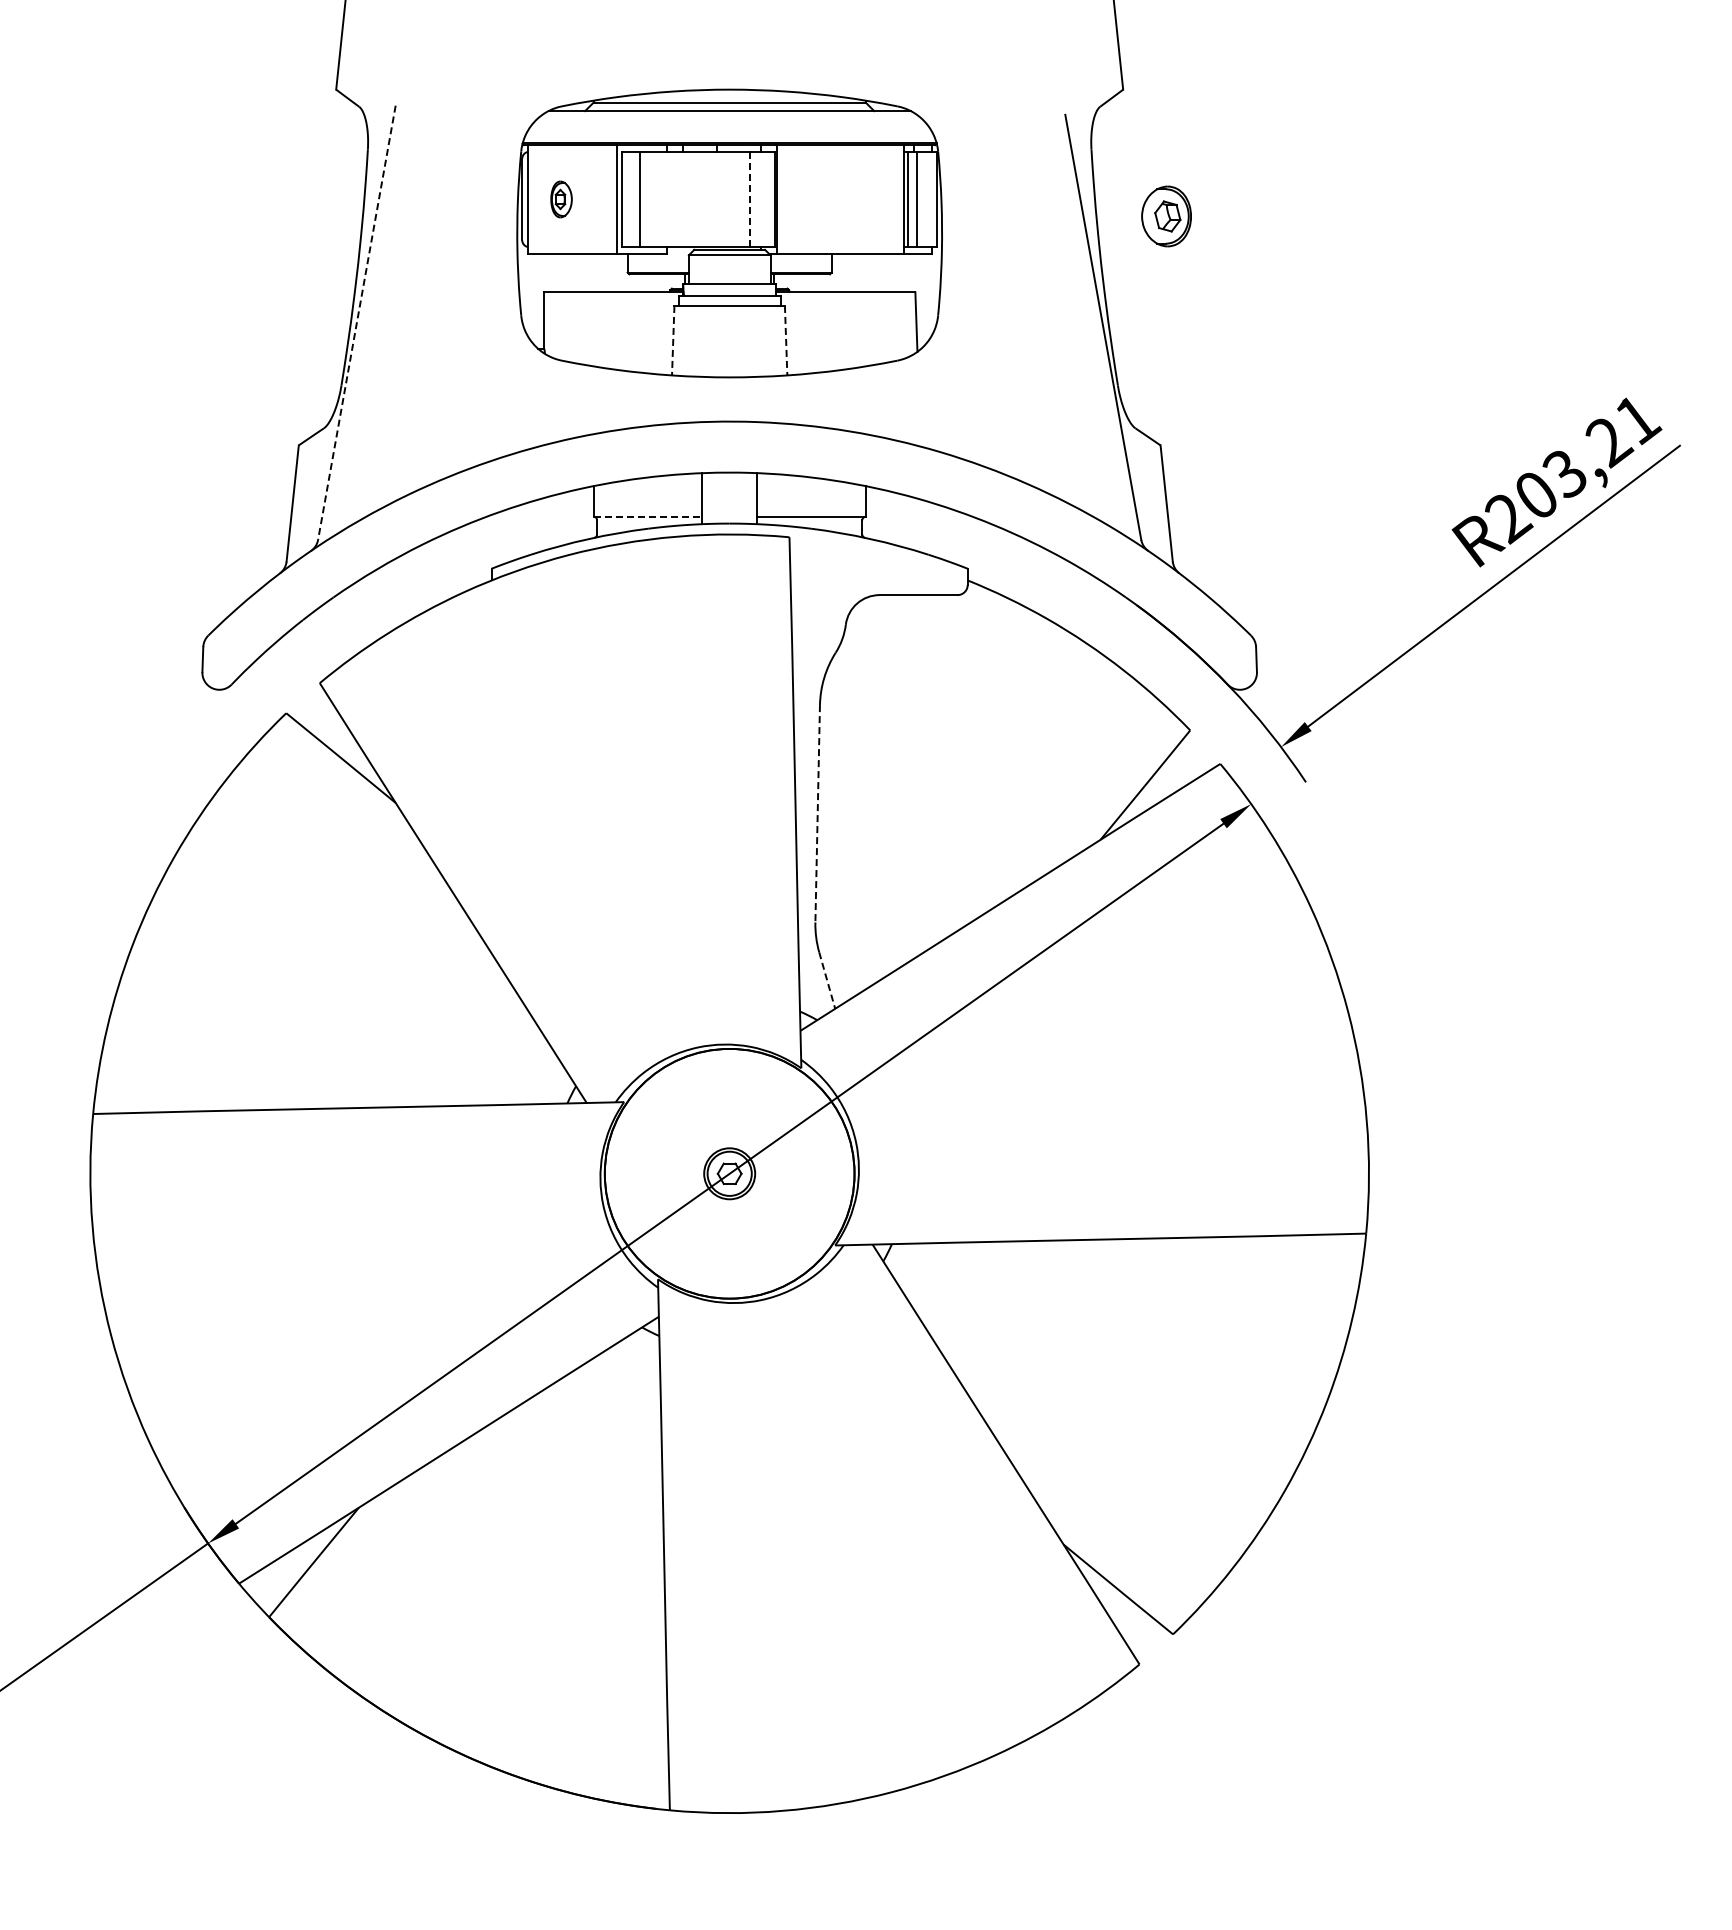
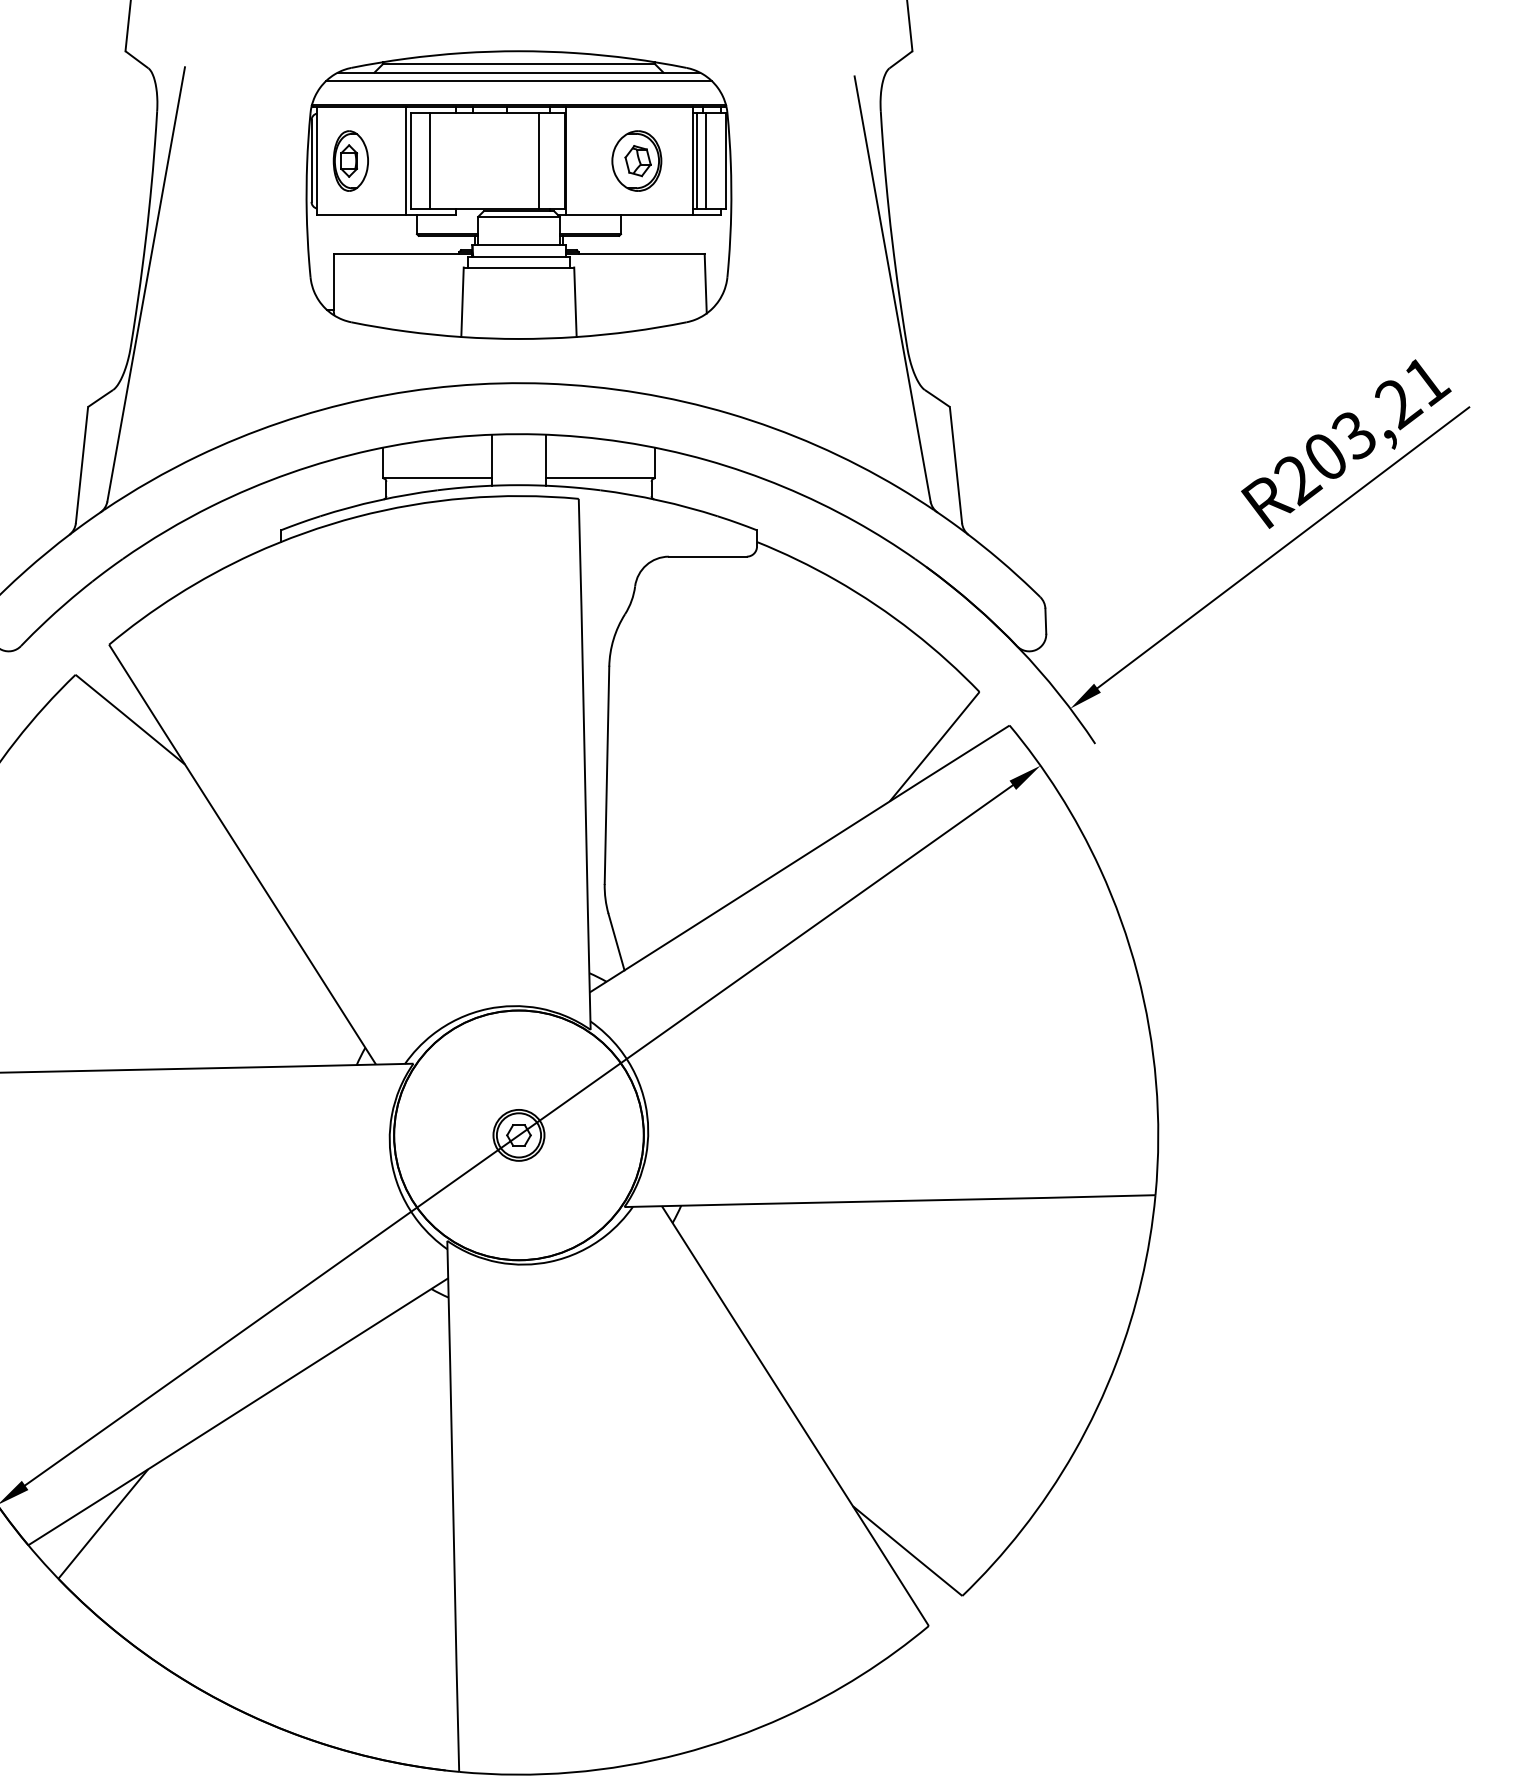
line: (729, 119) -> (518, 81), added
part: (561, 199) -> (350, 161), size x1.67
line: (749, 199) -> (538, 161), dashed -> solid
part: (1166, 216) -> (636, 161), moved
line: (356, 322) -> (145, 284), dashed -> solid
line: (673, 340) -> (462, 302), dashed -> solid
line: (786, 340) -> (575, 302), dashed -> solid
line: (648, 516) -> (437, 478), dashed -> solid
line: (817, 813) -> (606, 775), dashed -> solid
line: (827, 981) -> (616, 943), dashed -> solid

